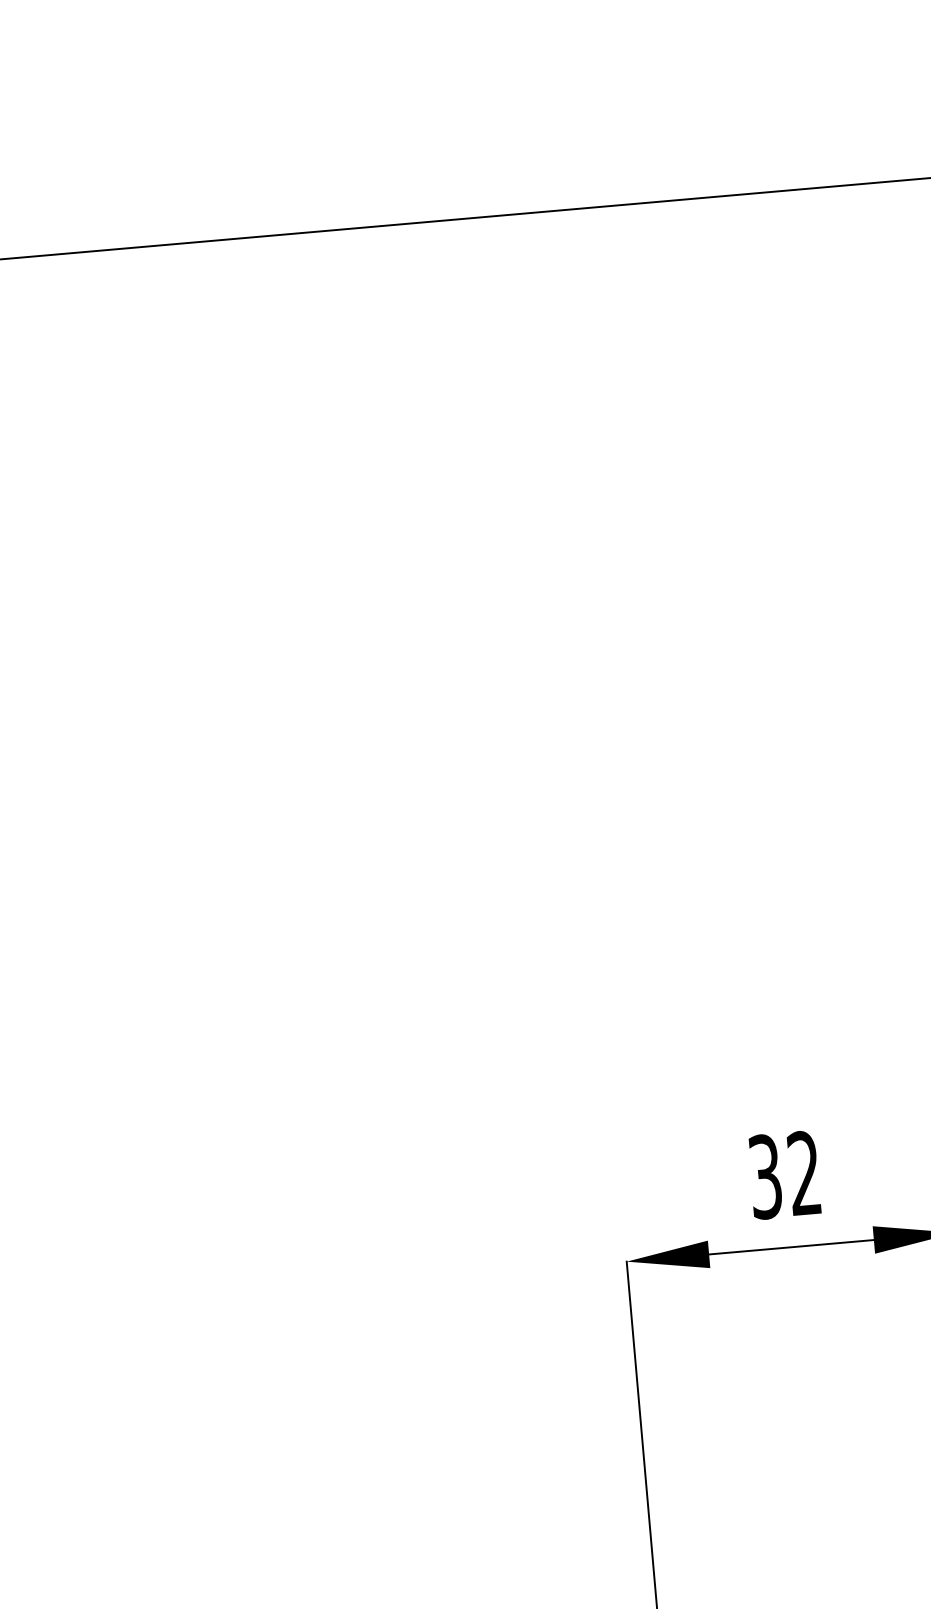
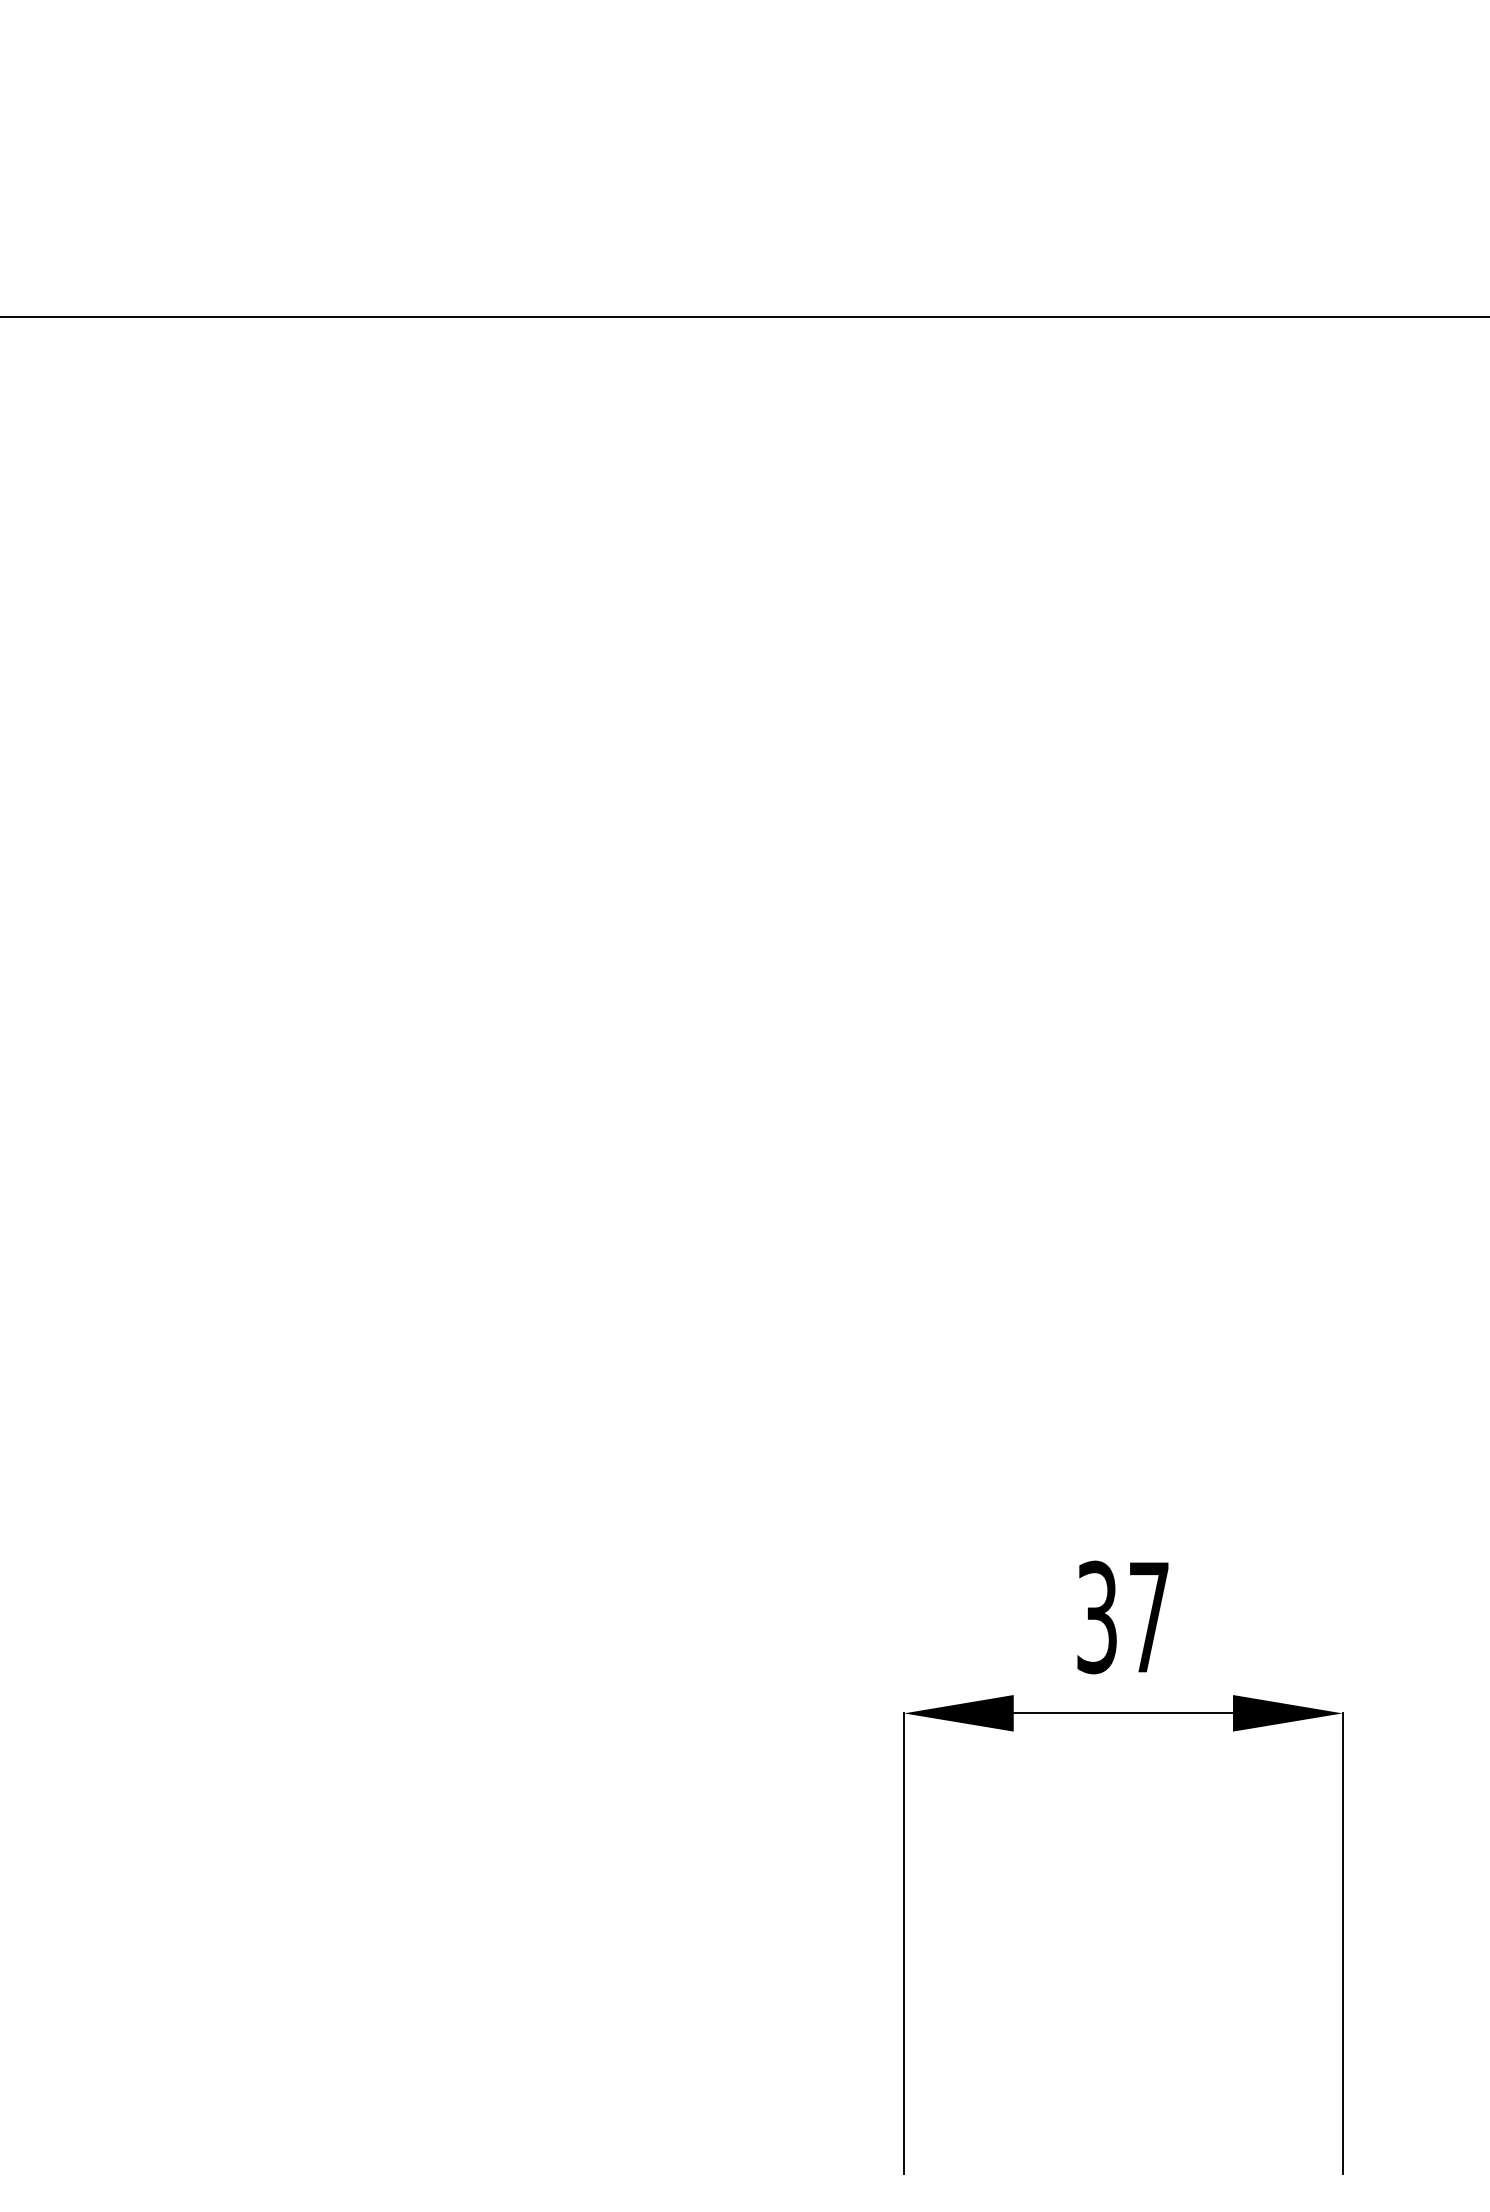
text: (804, 1172) -> (1148, 1616), 32 -> 37

